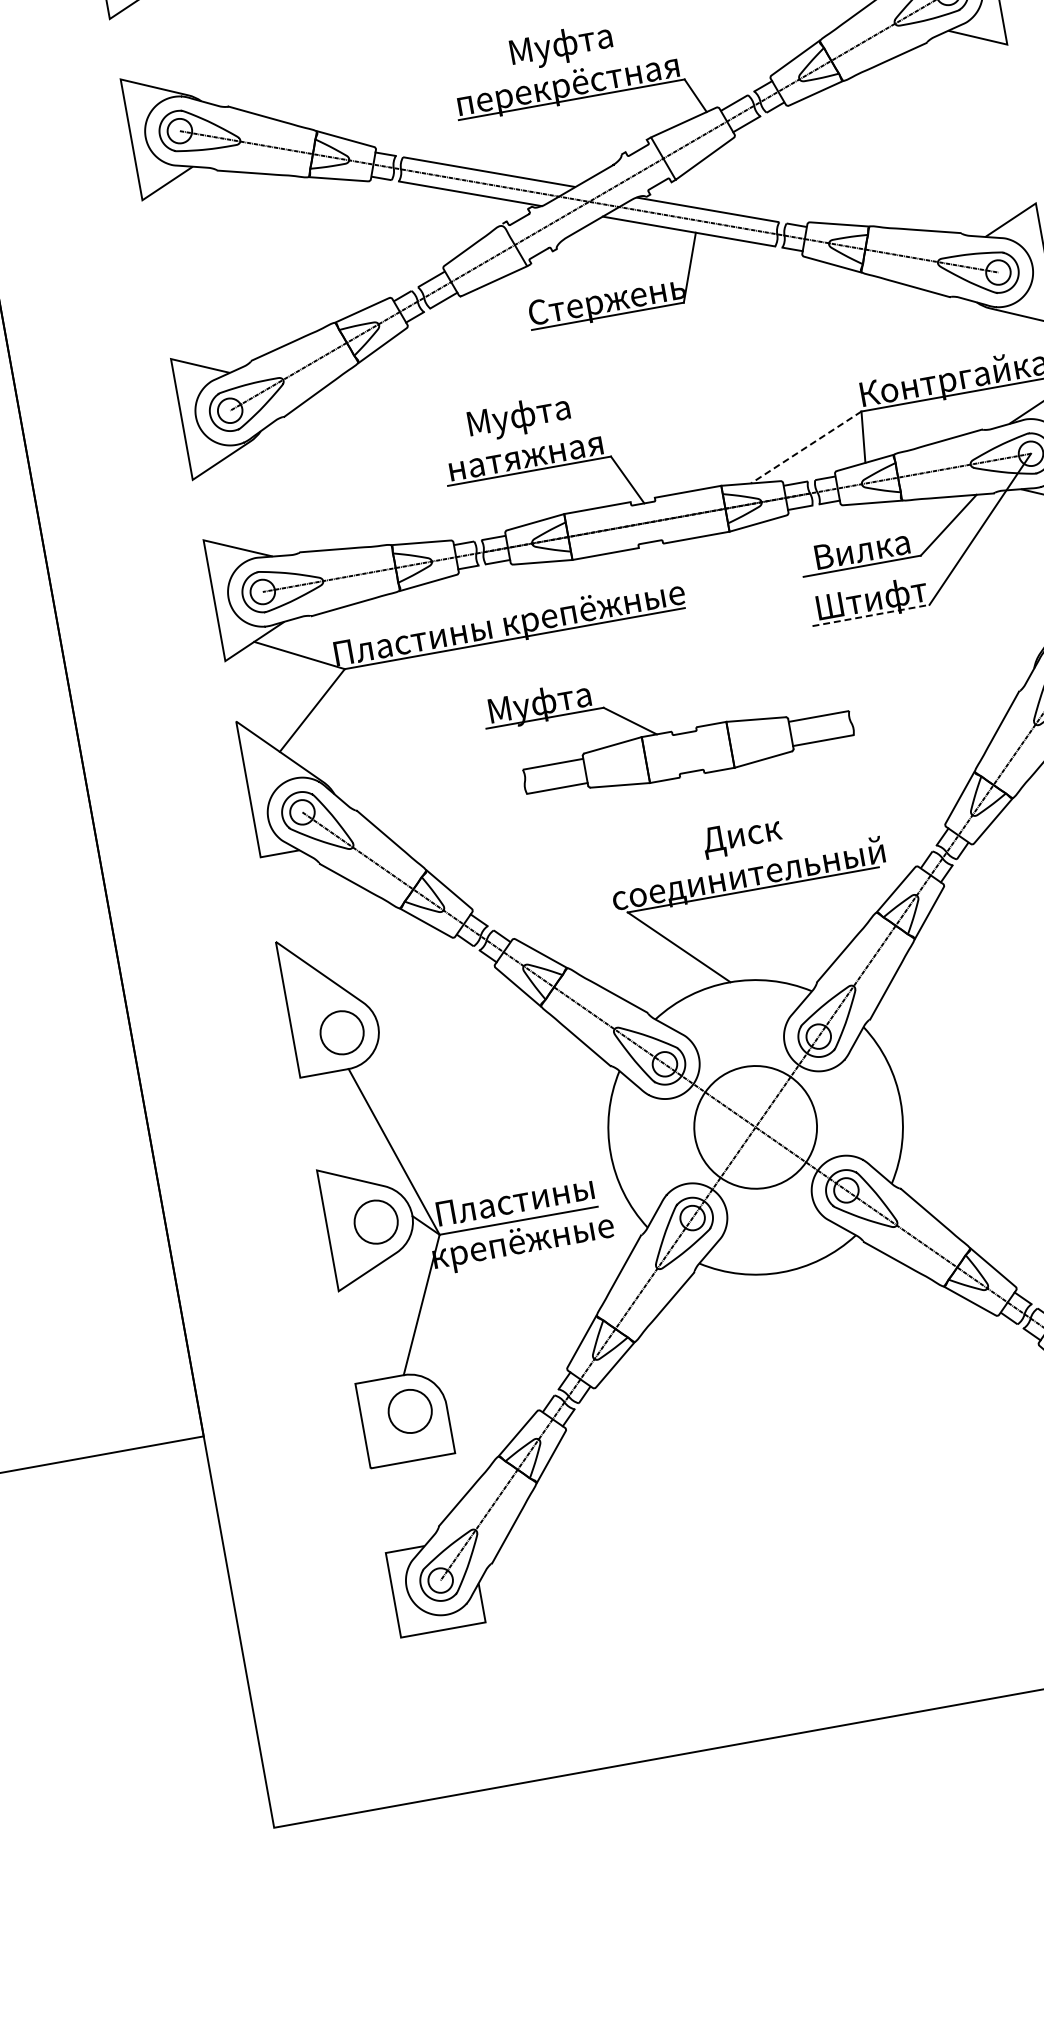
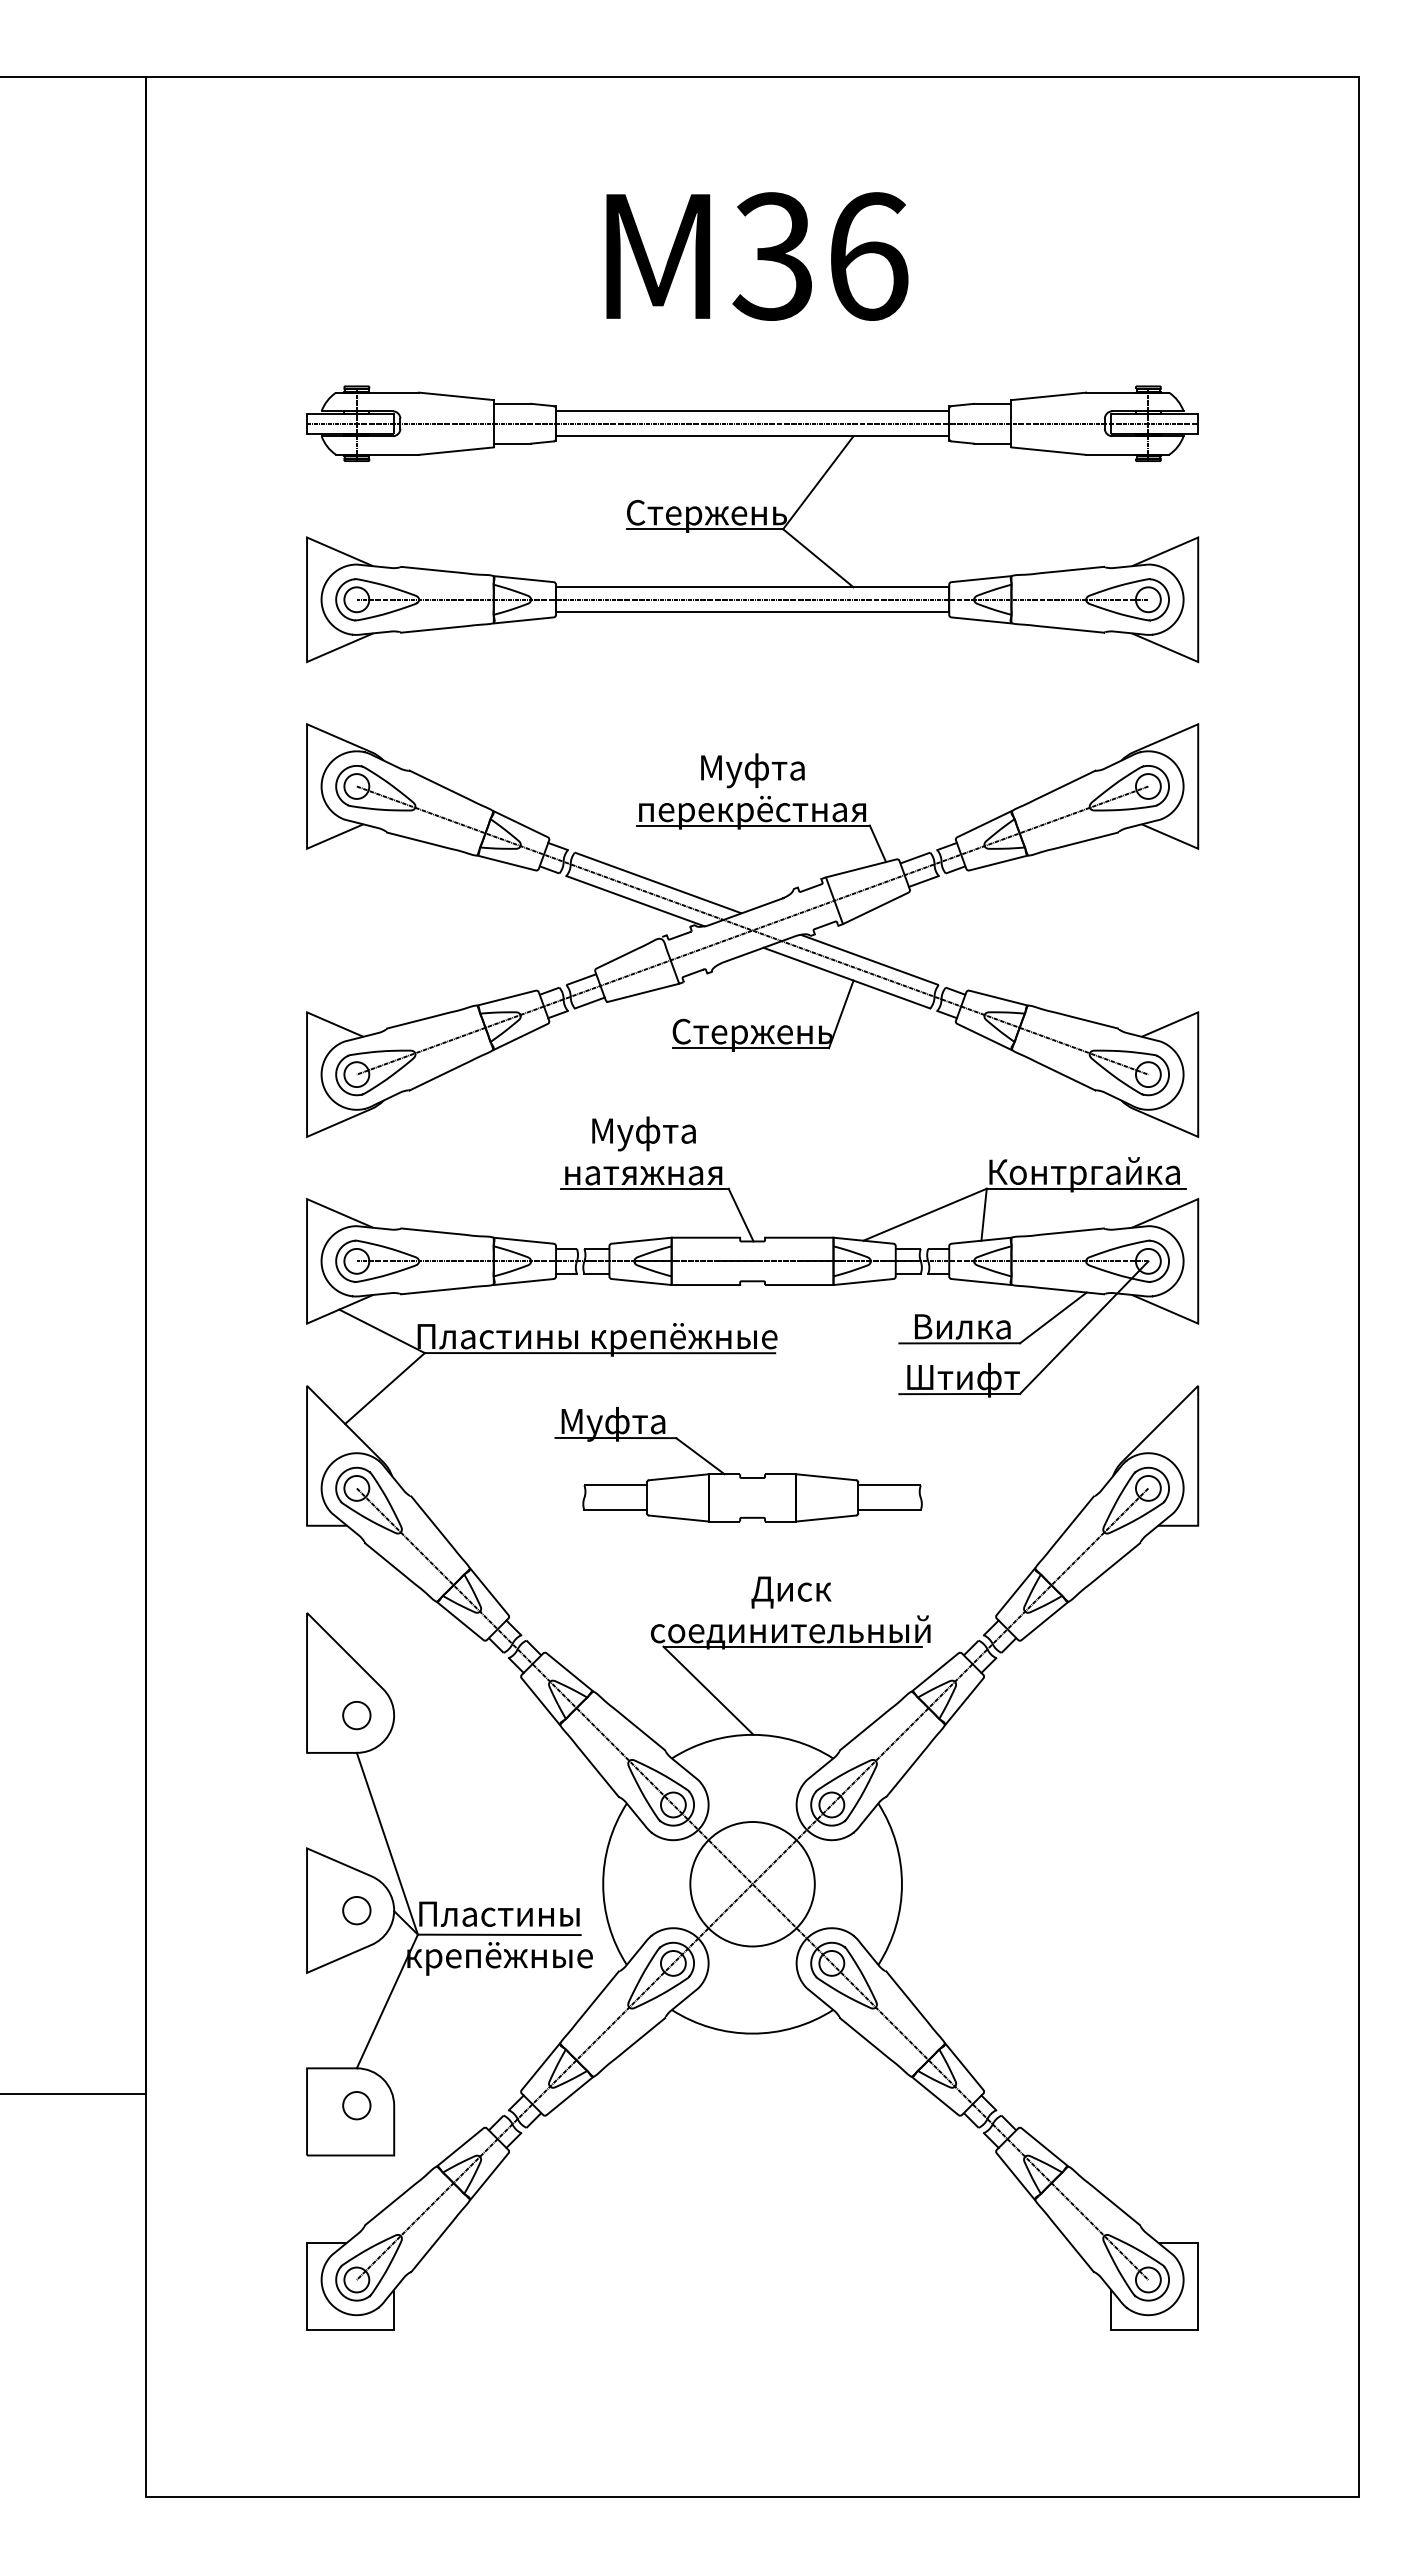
line: (806, 447) -> (925, 1214), dashed -> solid
line: (871, 615) -> (960, 1394), dashed -> solid
circle: (341, 1032) -> (356, 1715), size x0.62
circle: (375, 1222) -> (356, 1910), size x0.62
circle: (409, 1411) -> (356, 2105), size x0.62

